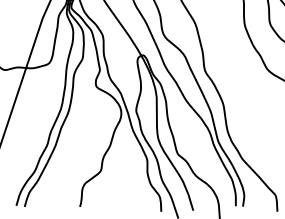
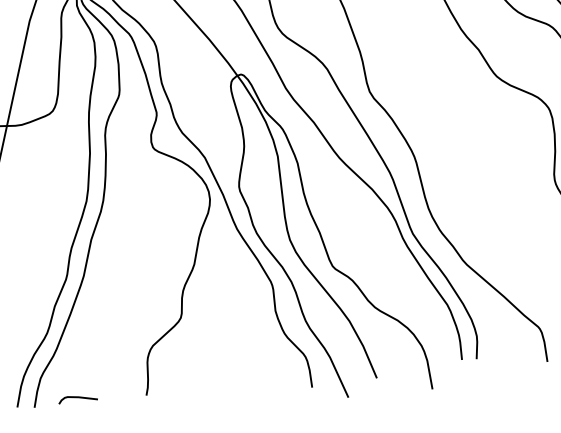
curve: (46, 204) -> (78, 398), added

